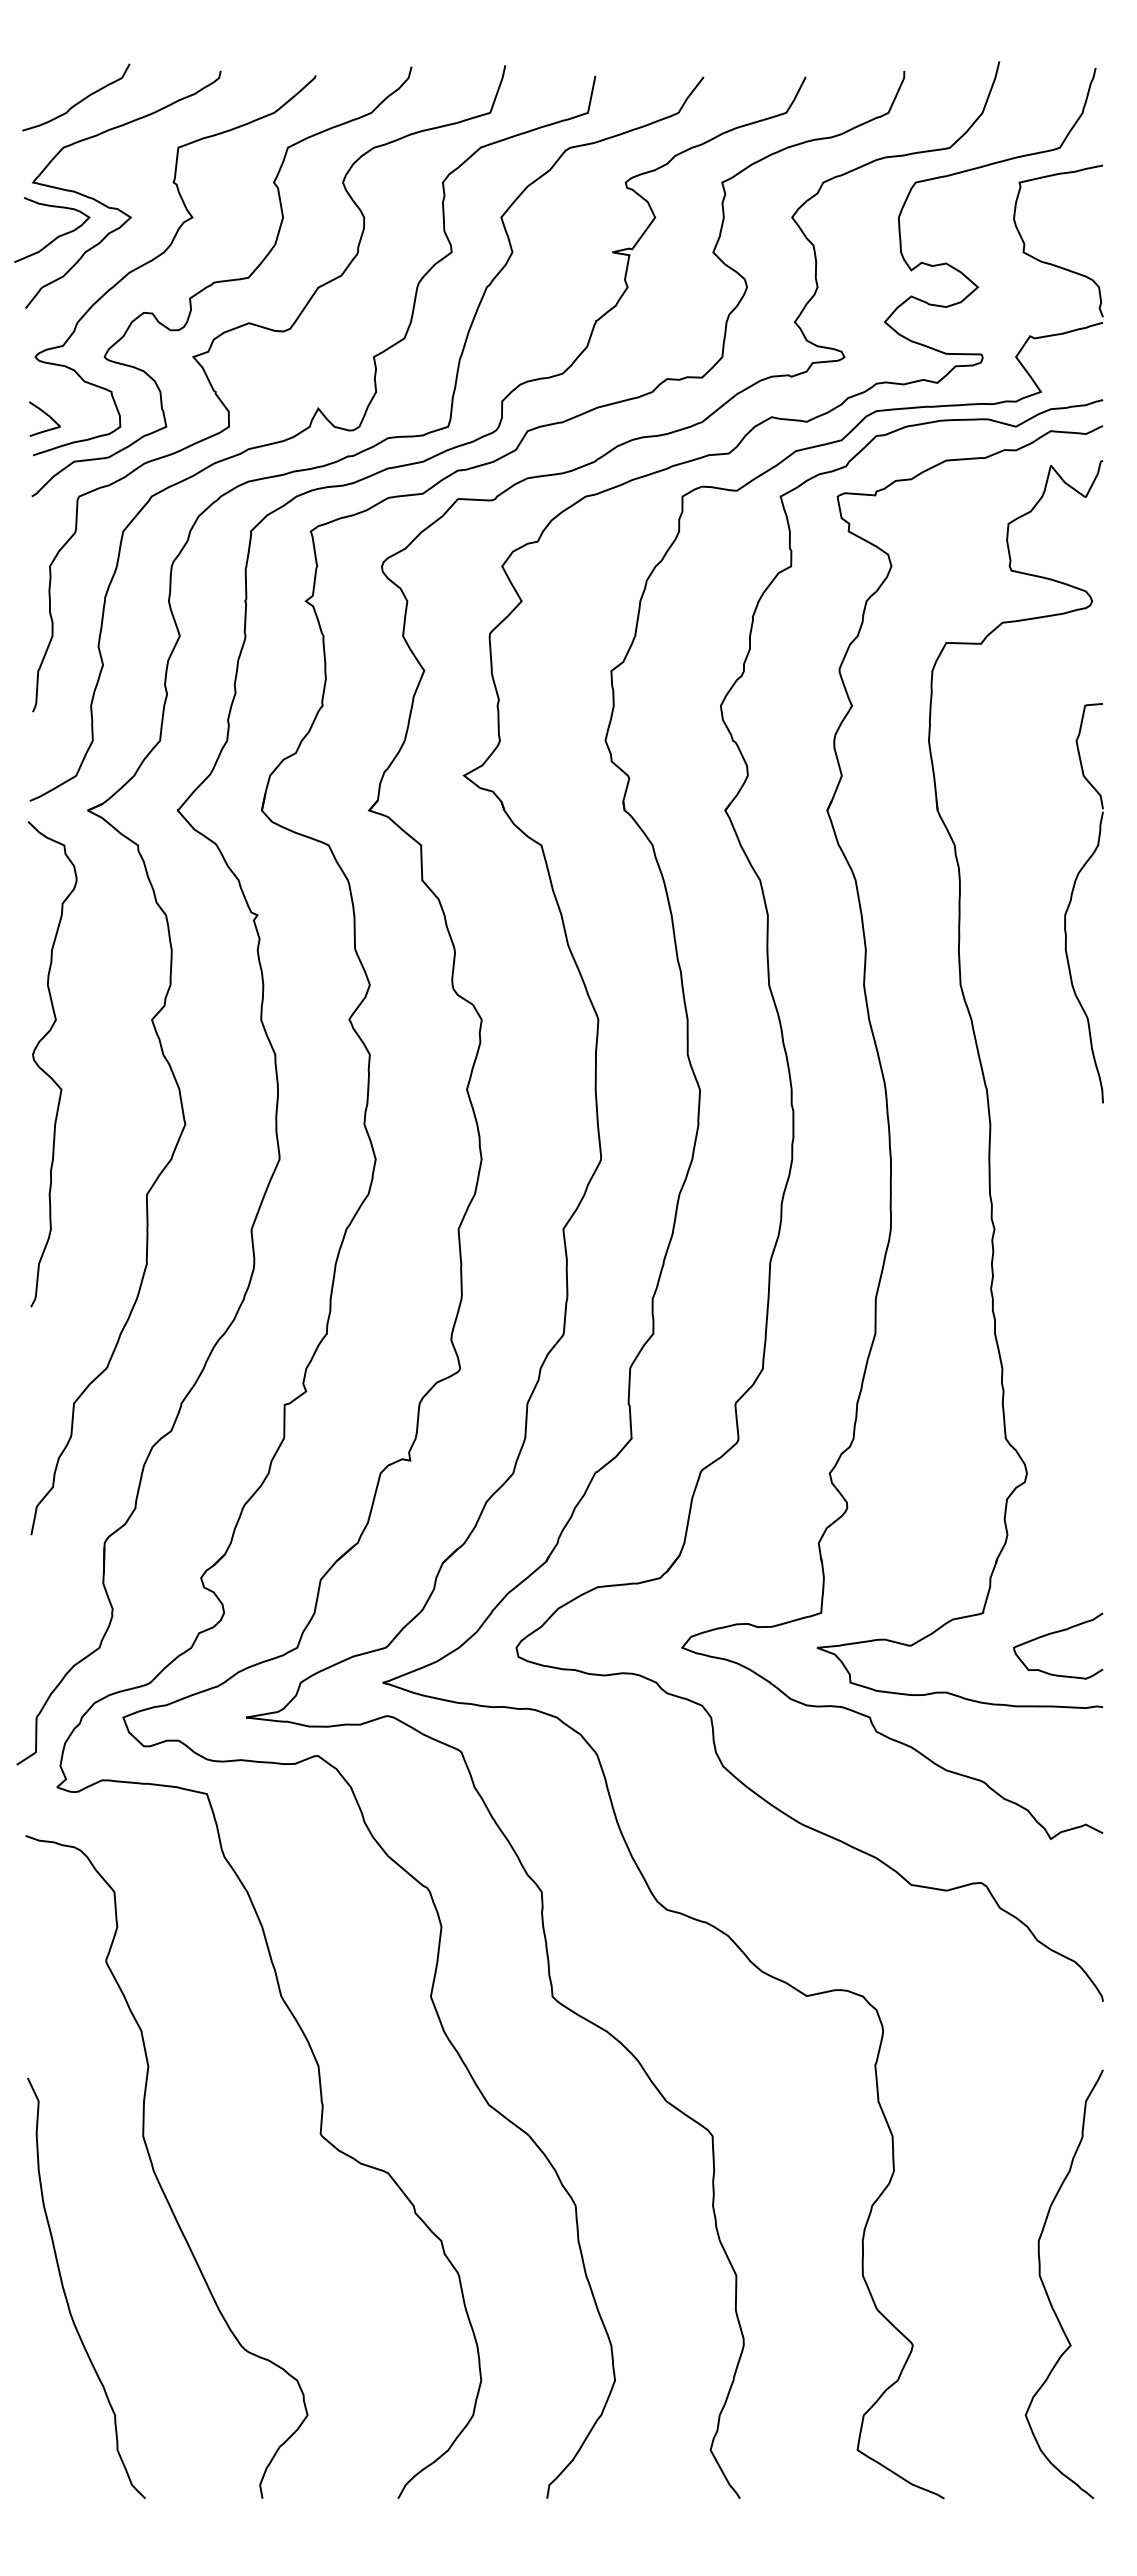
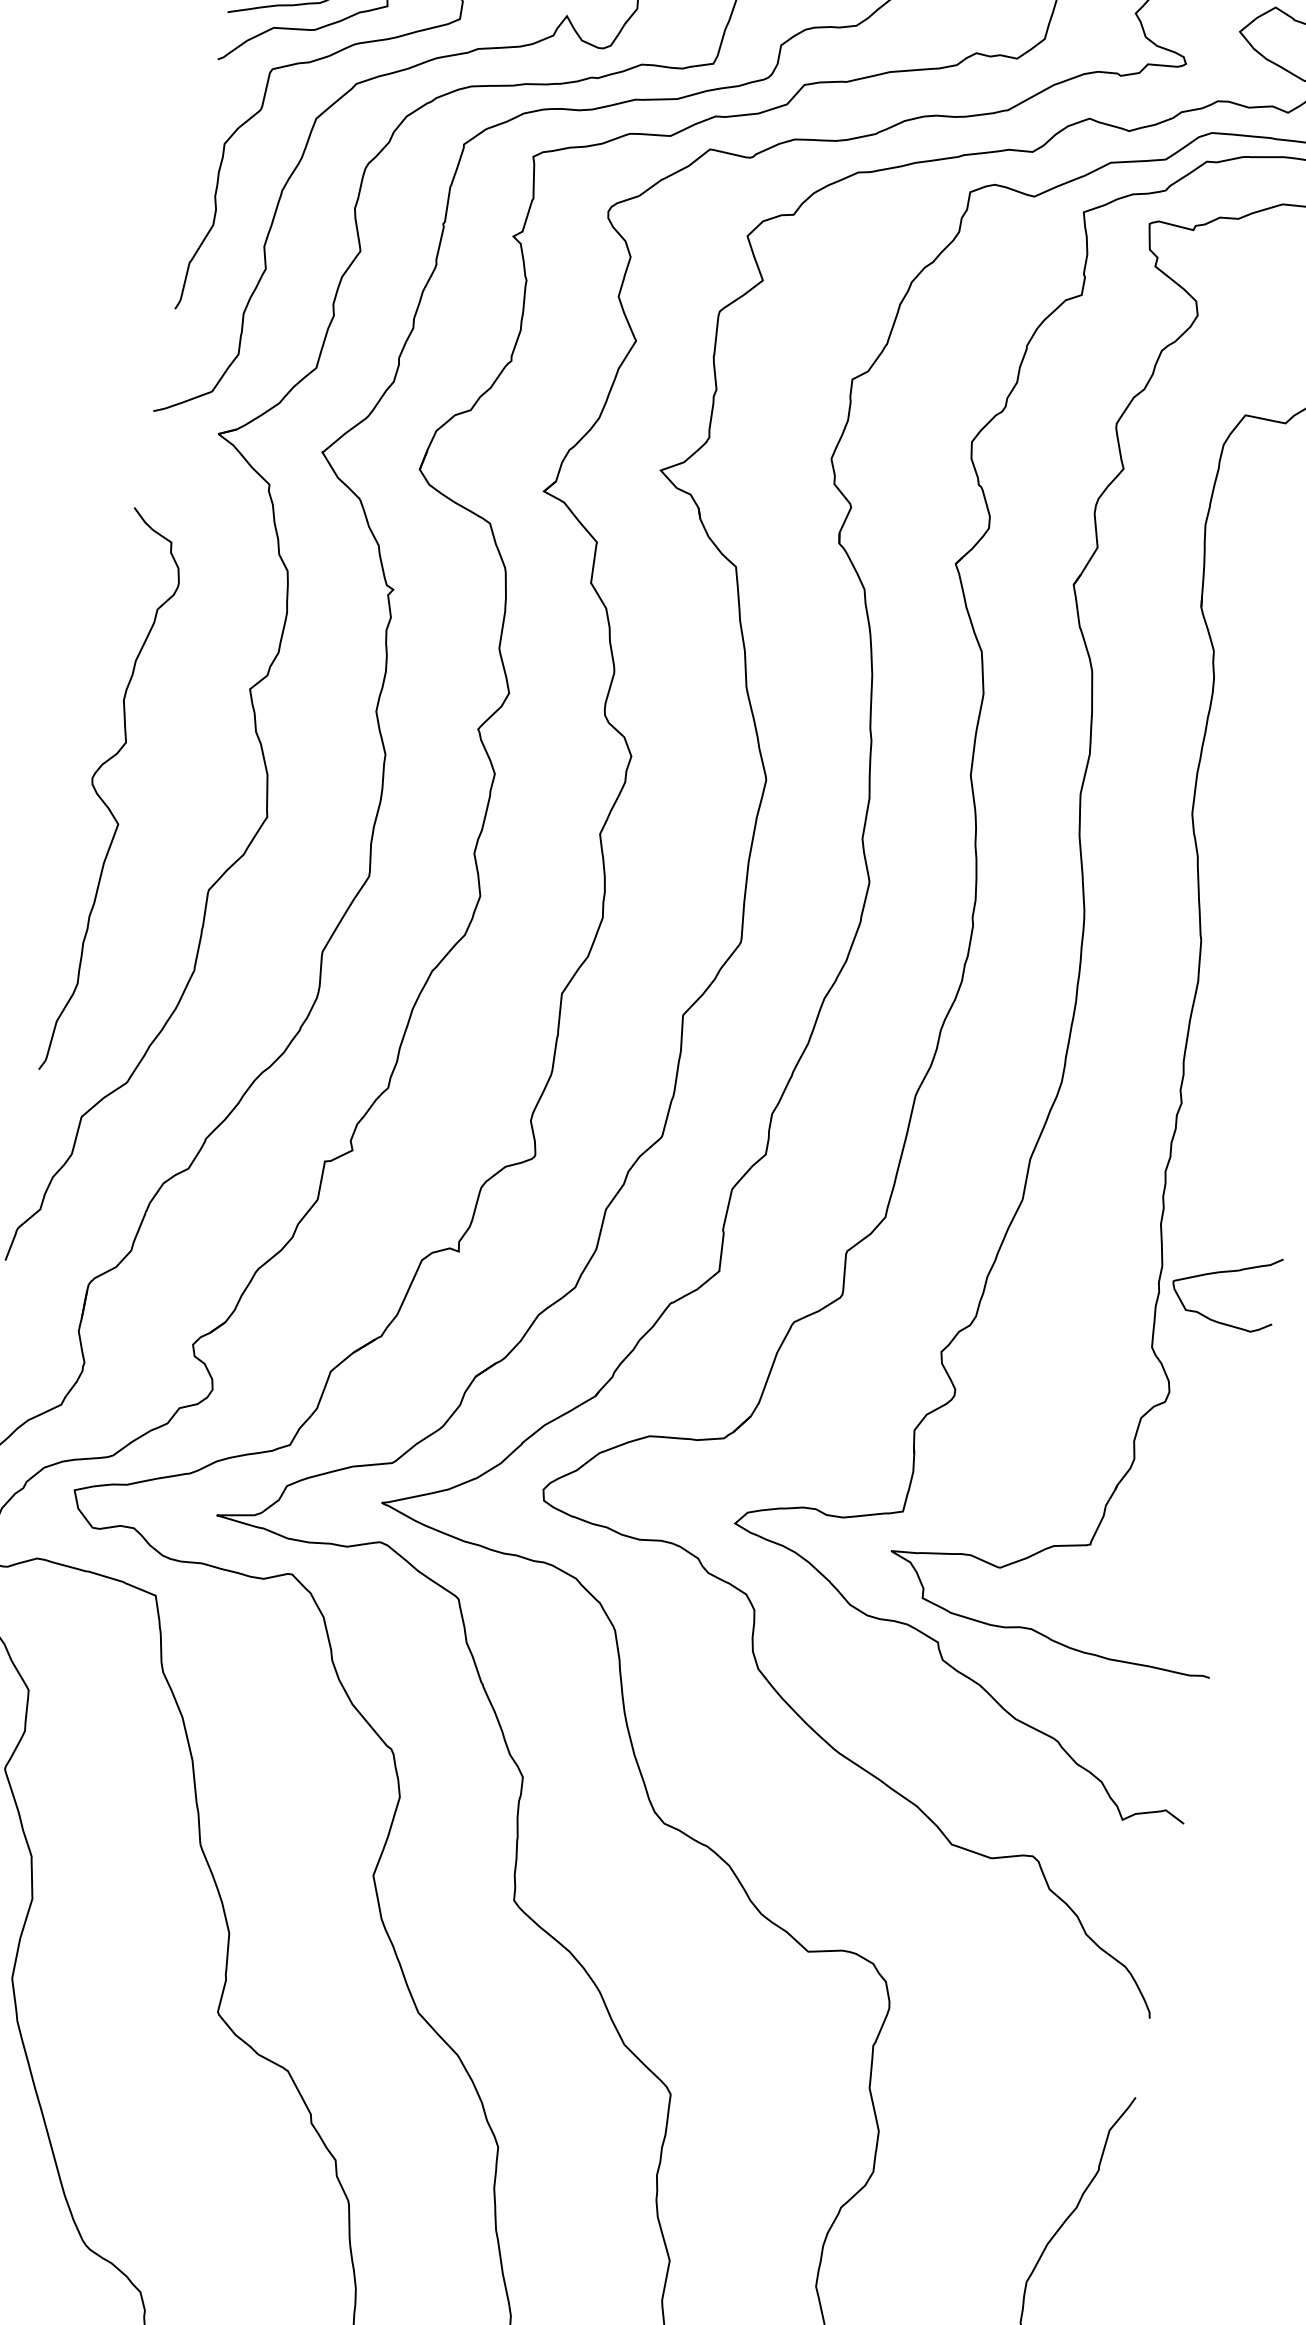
curve: (45, 1071) -> (103, 800), moved
curve: (1055, 1633) -> (1224, 1273), moved

